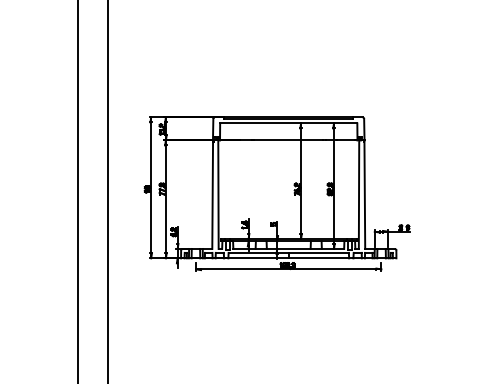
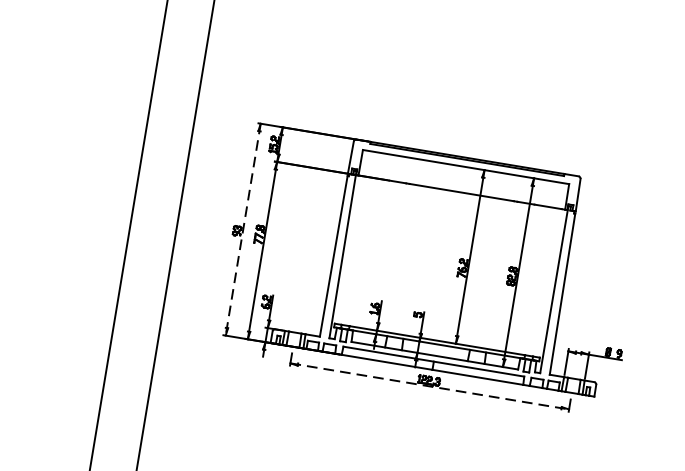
line: (151, 188) -> (243, 230), solid -> dashed
line: (288, 269) -> (429, 386), solid -> dashed

